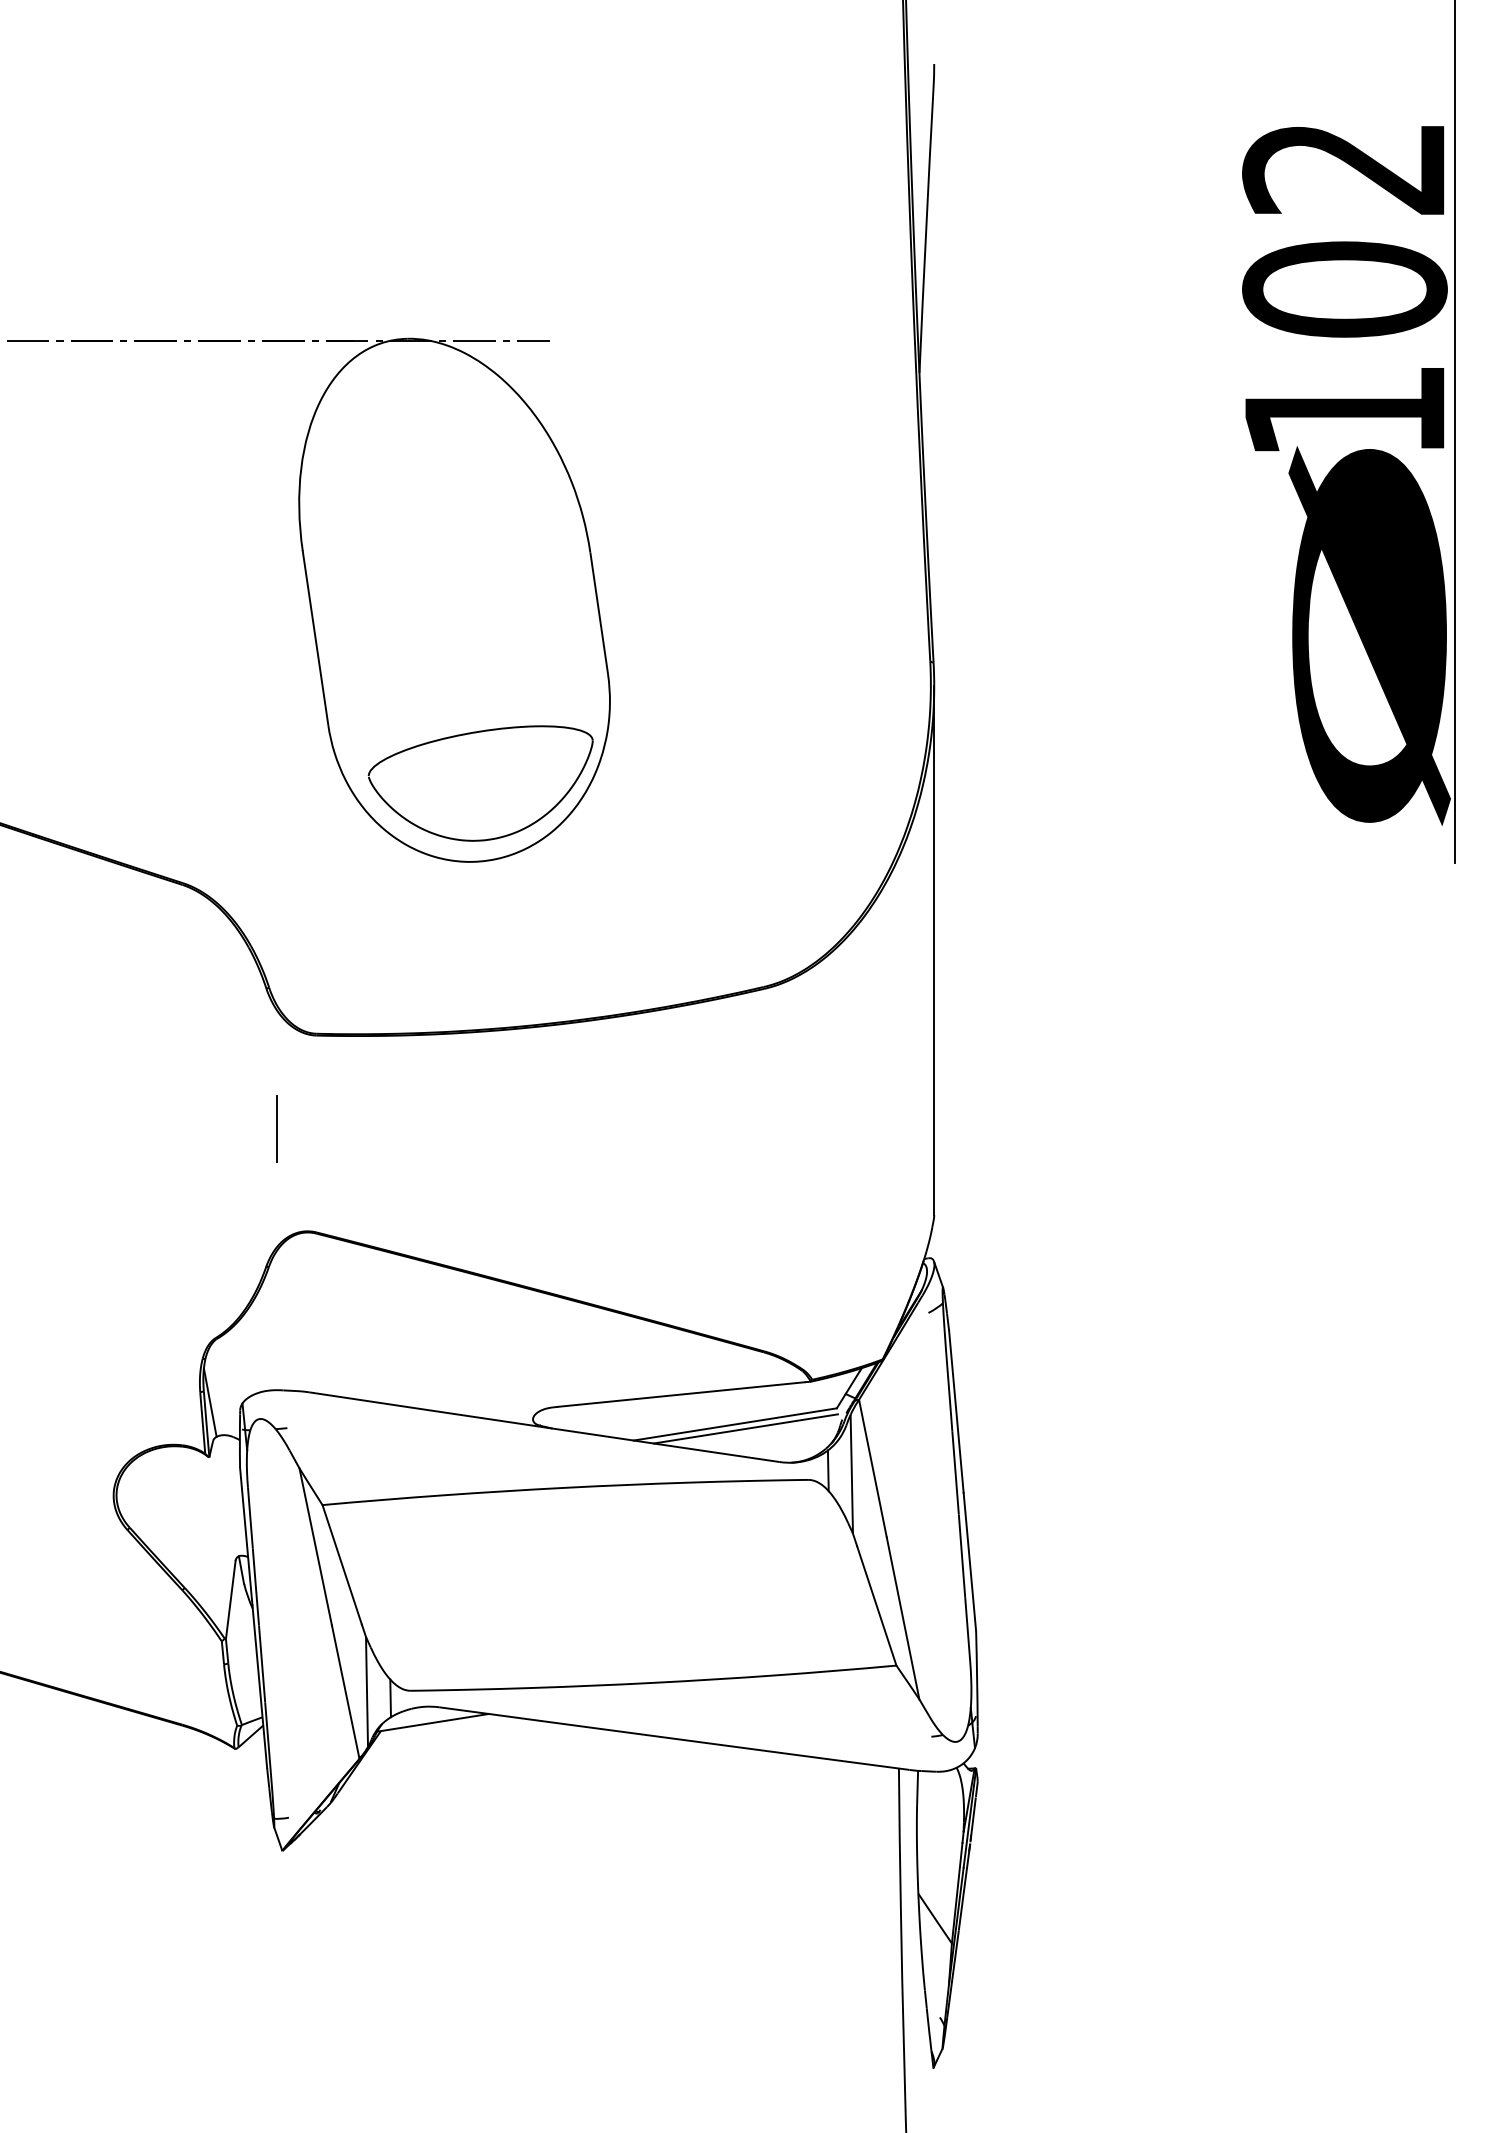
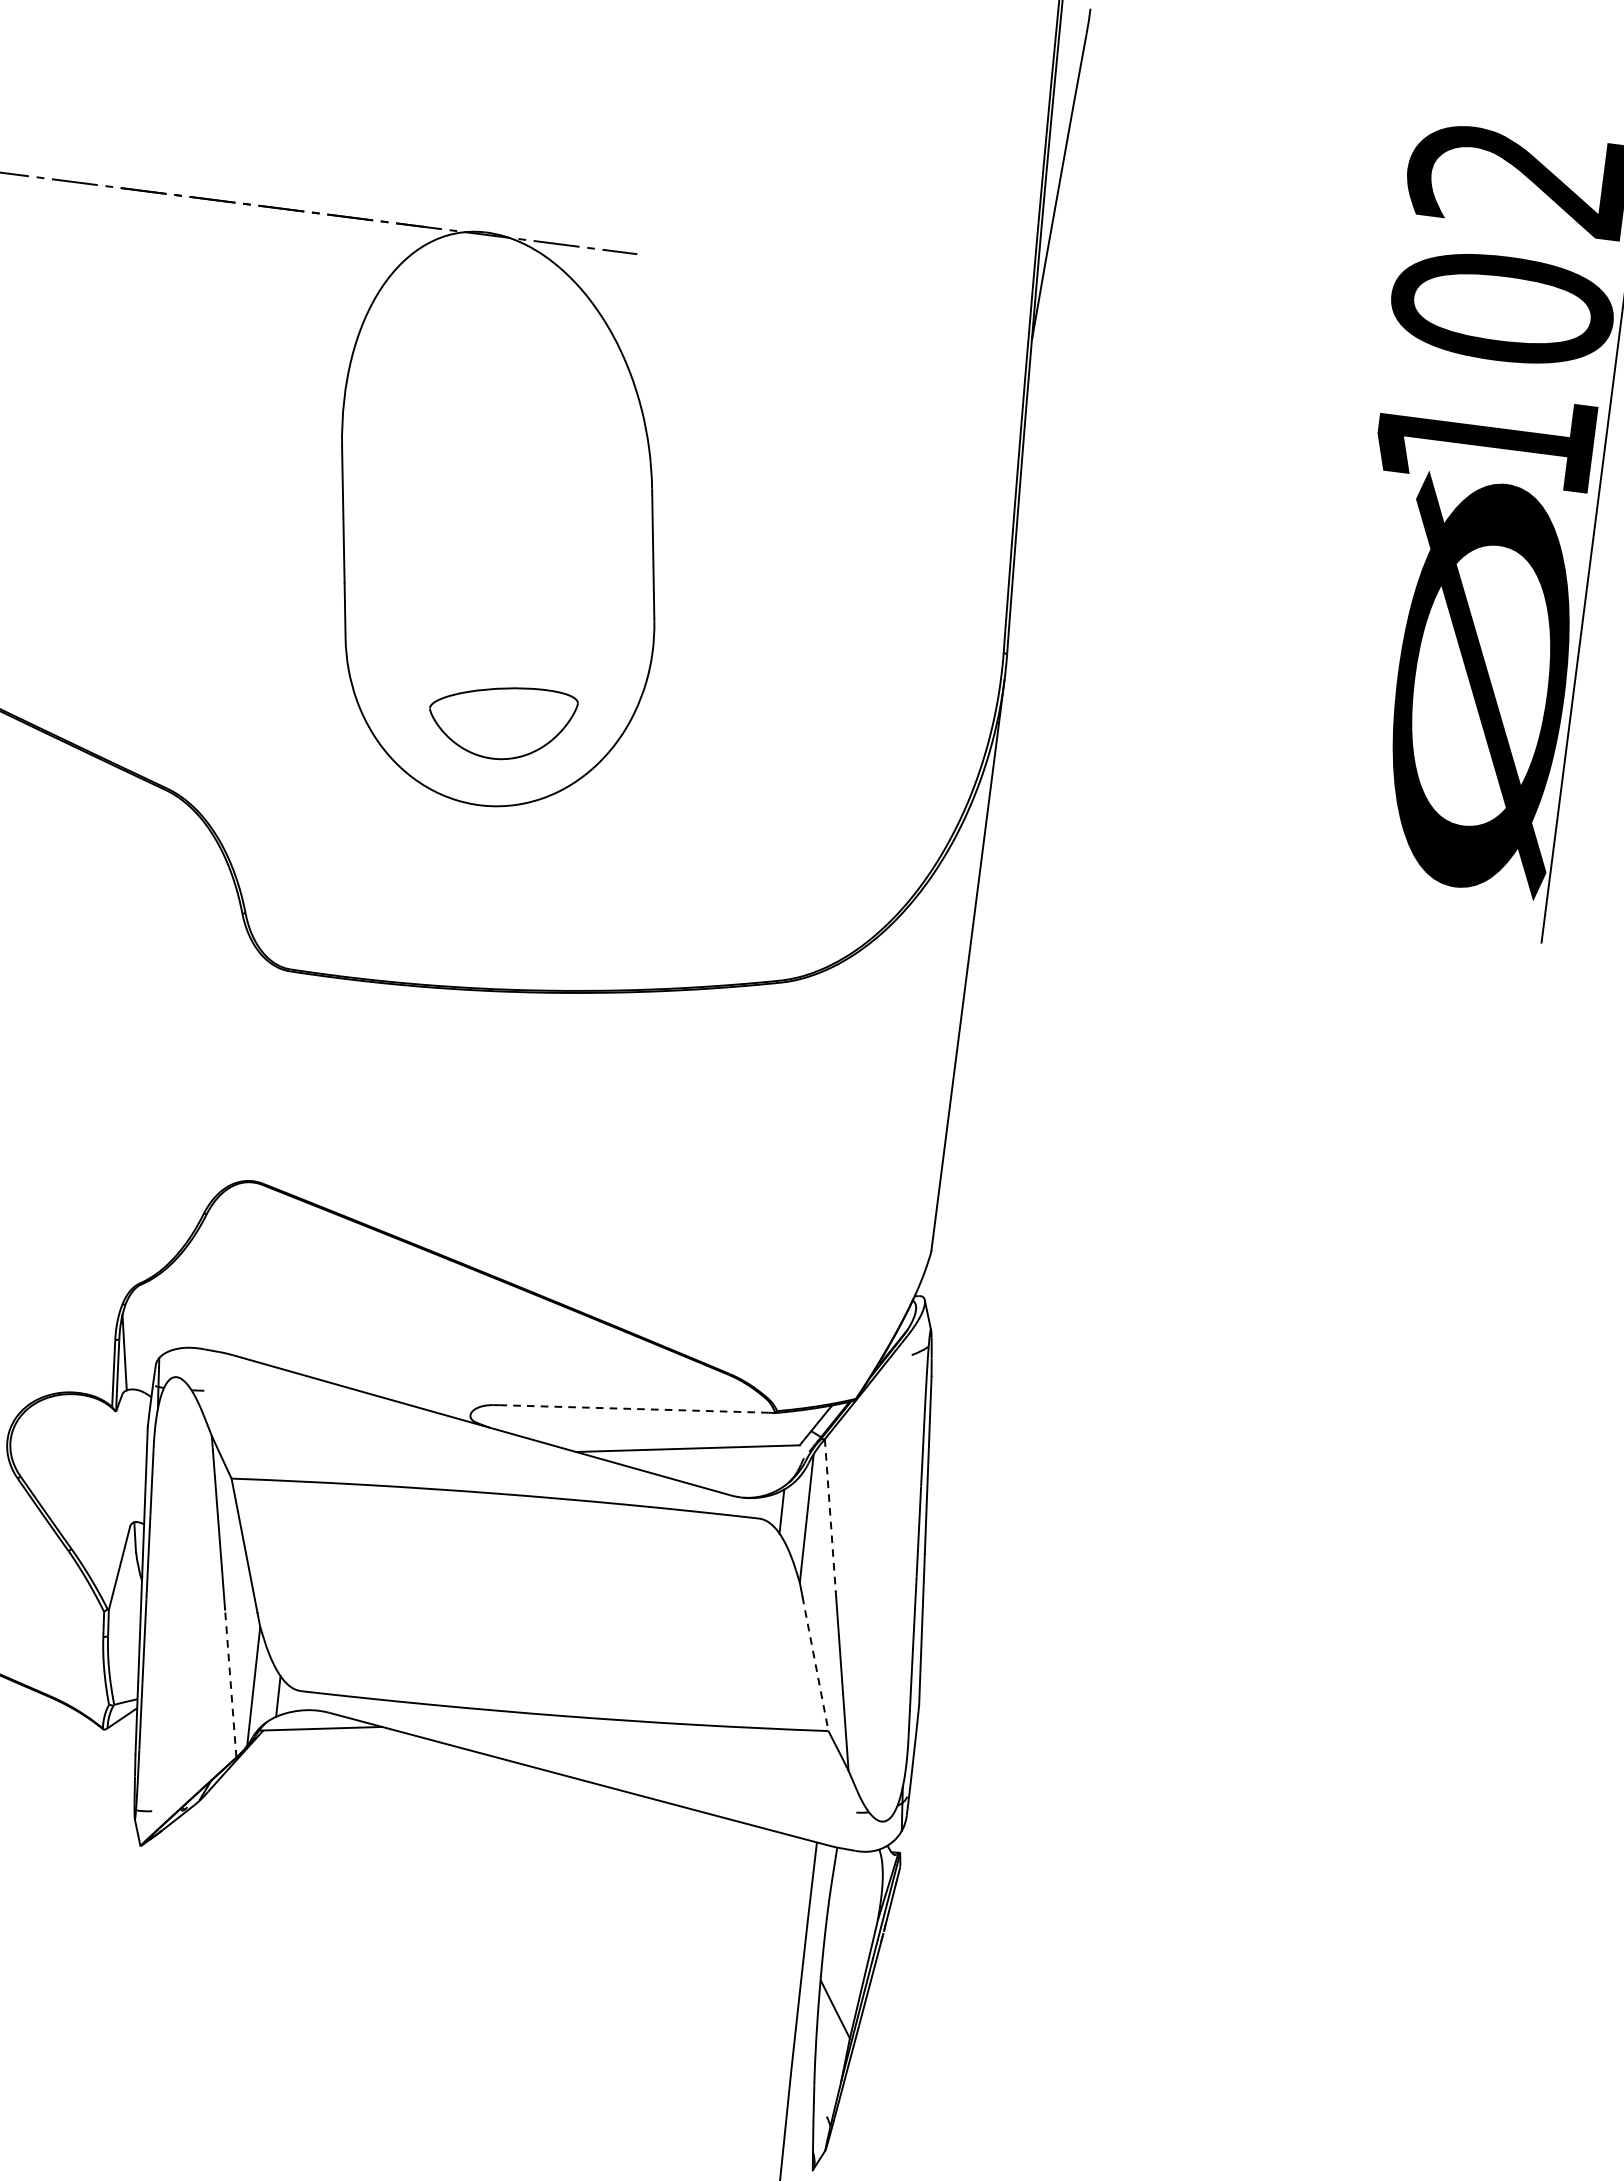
part: (480, 783) -> (501, 722), size x0.6
line: (276, 1128) -> (233, 1066), removed
line: (681, 1394) -> (634, 1408), solid -> dashed
line: (745, 1428) -> (698, 1454), removed
line: (873, 1469) -> (830, 1516), solid -> dashed
line: (876, 1605) -> (815, 1663), solid -> dashed
line: (345, 1691) -> (230, 1682), solid -> dashed

